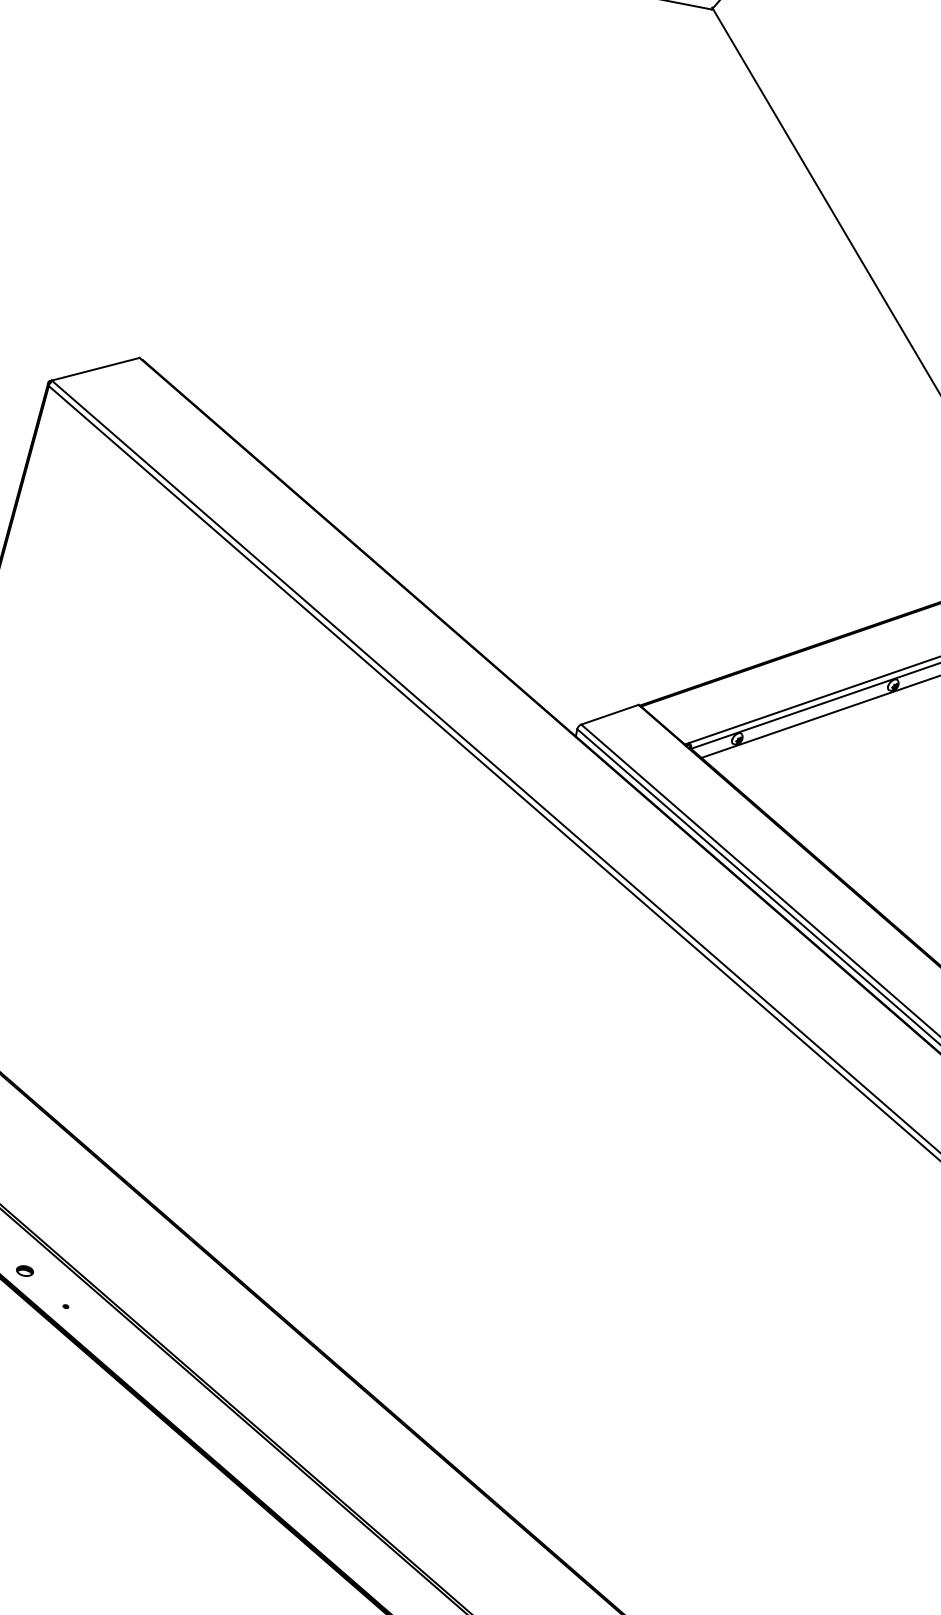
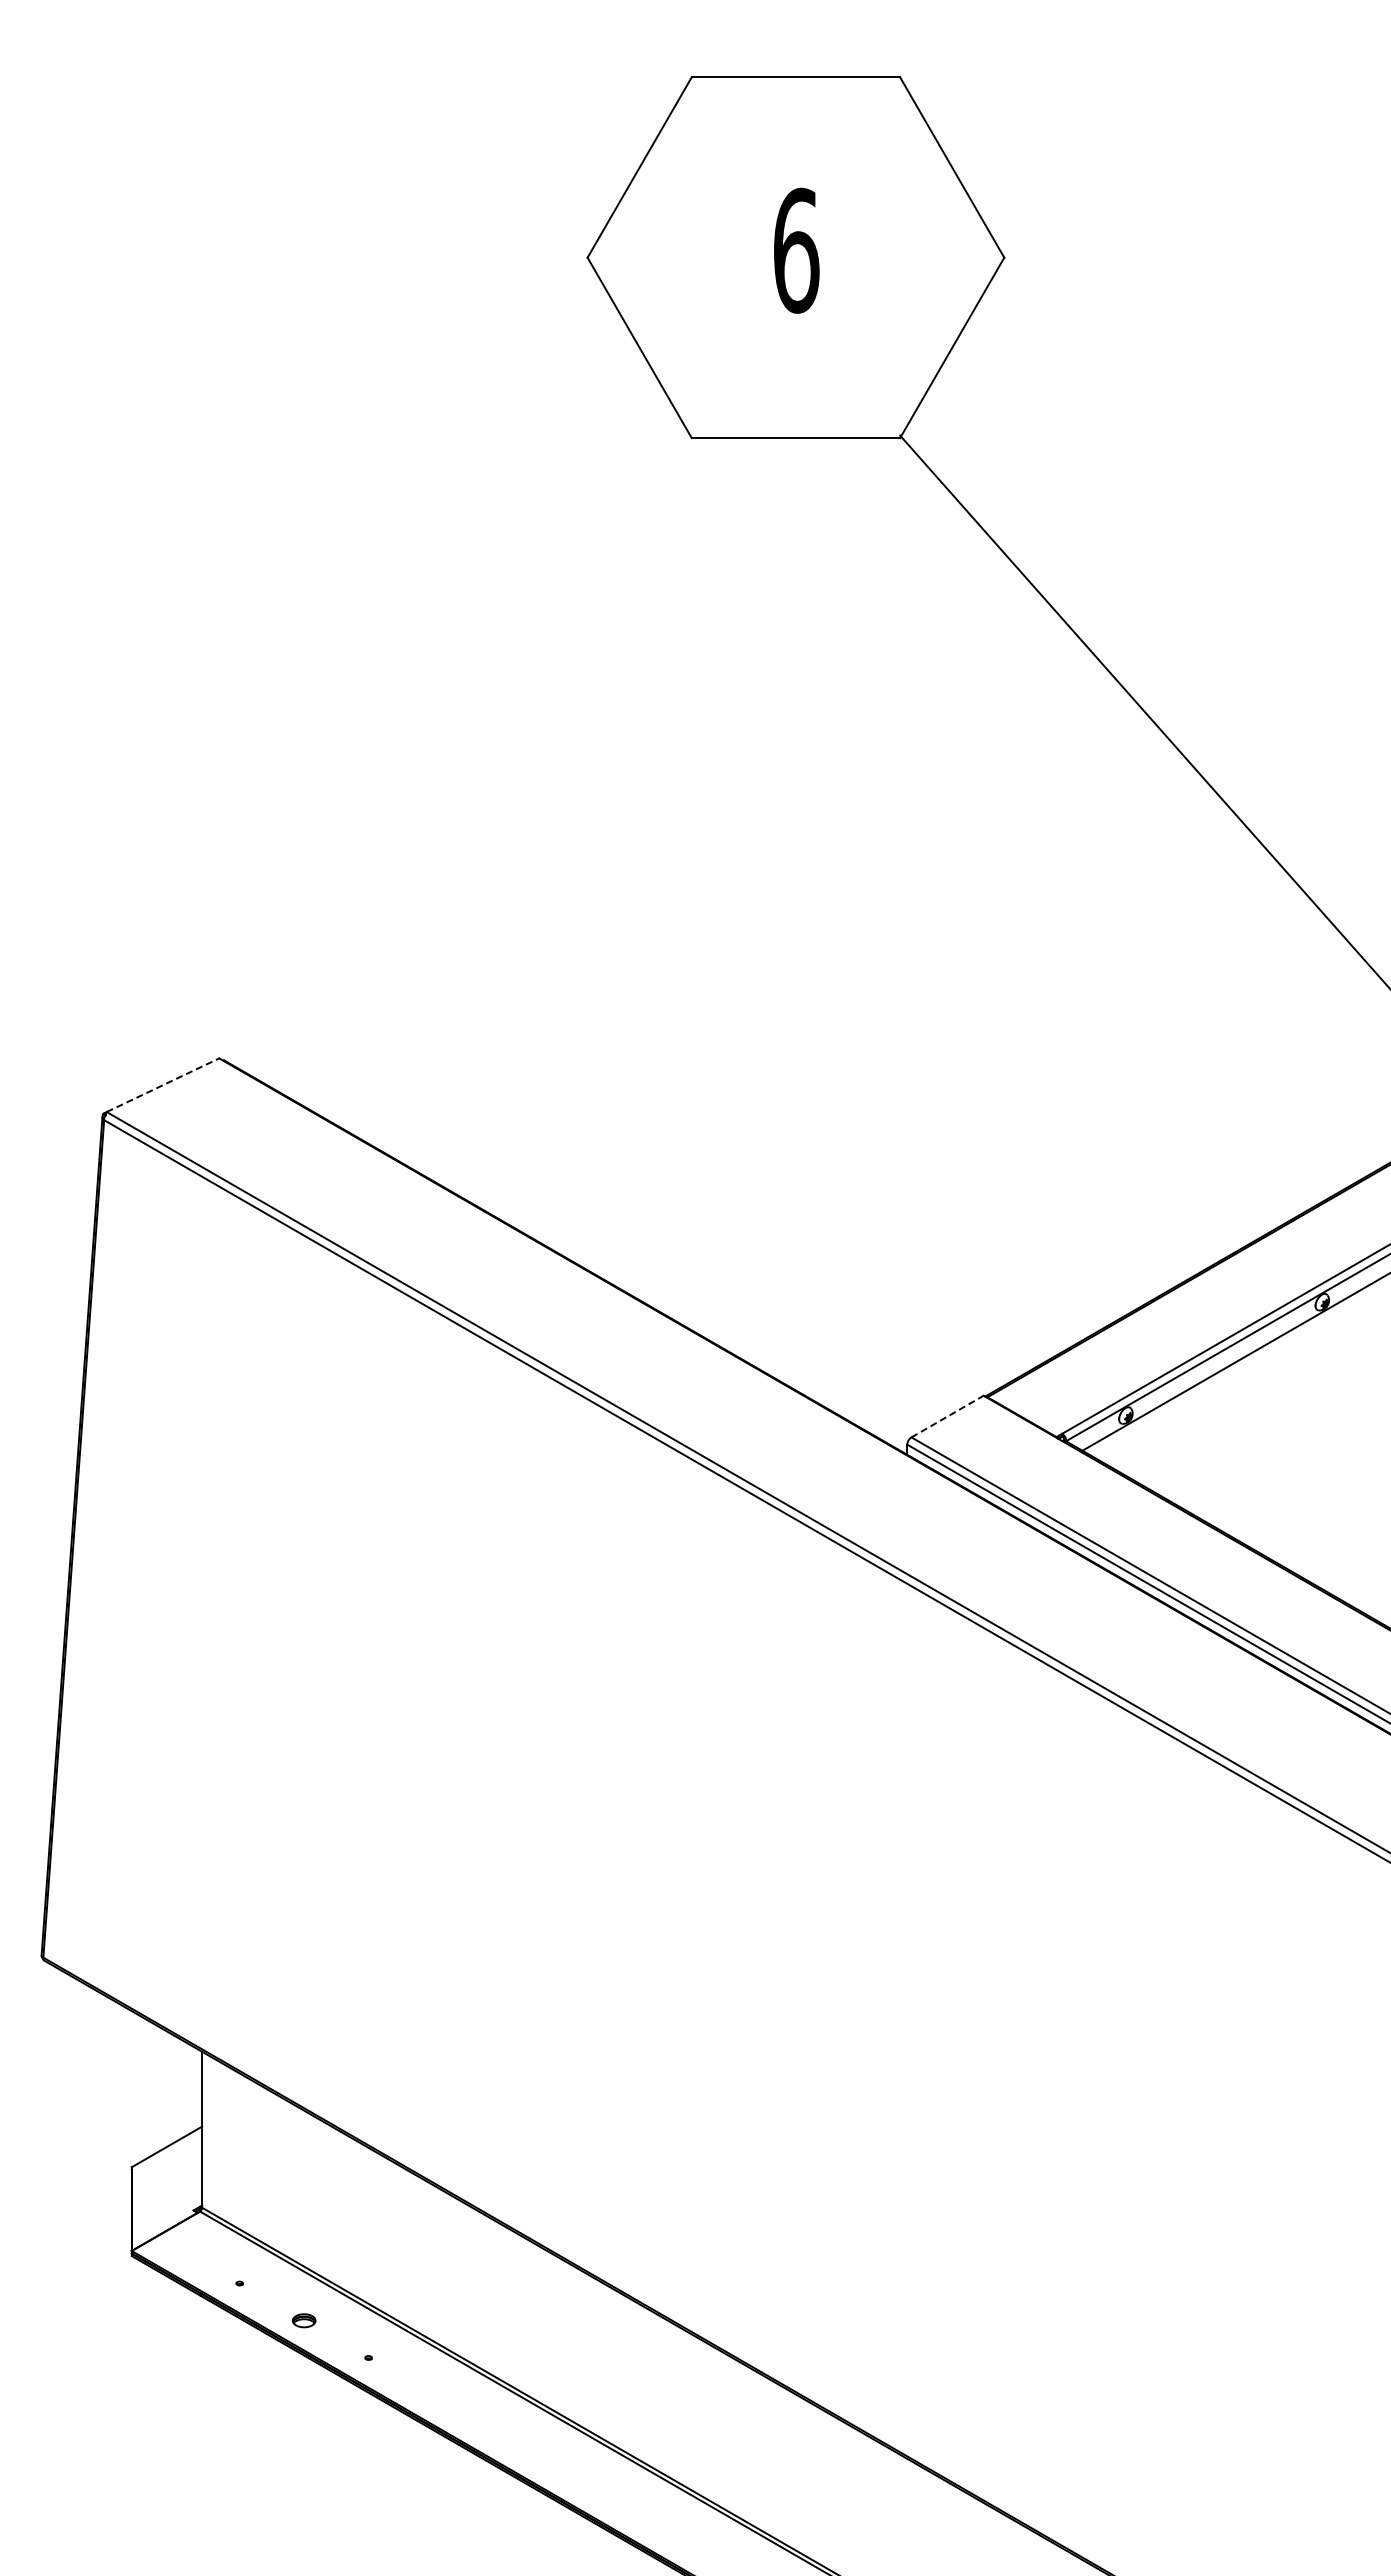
line: (96, 369) -> (163, 1085), solid -> dashed
line: (609, 714) -> (947, 1416), solid -> dashed

